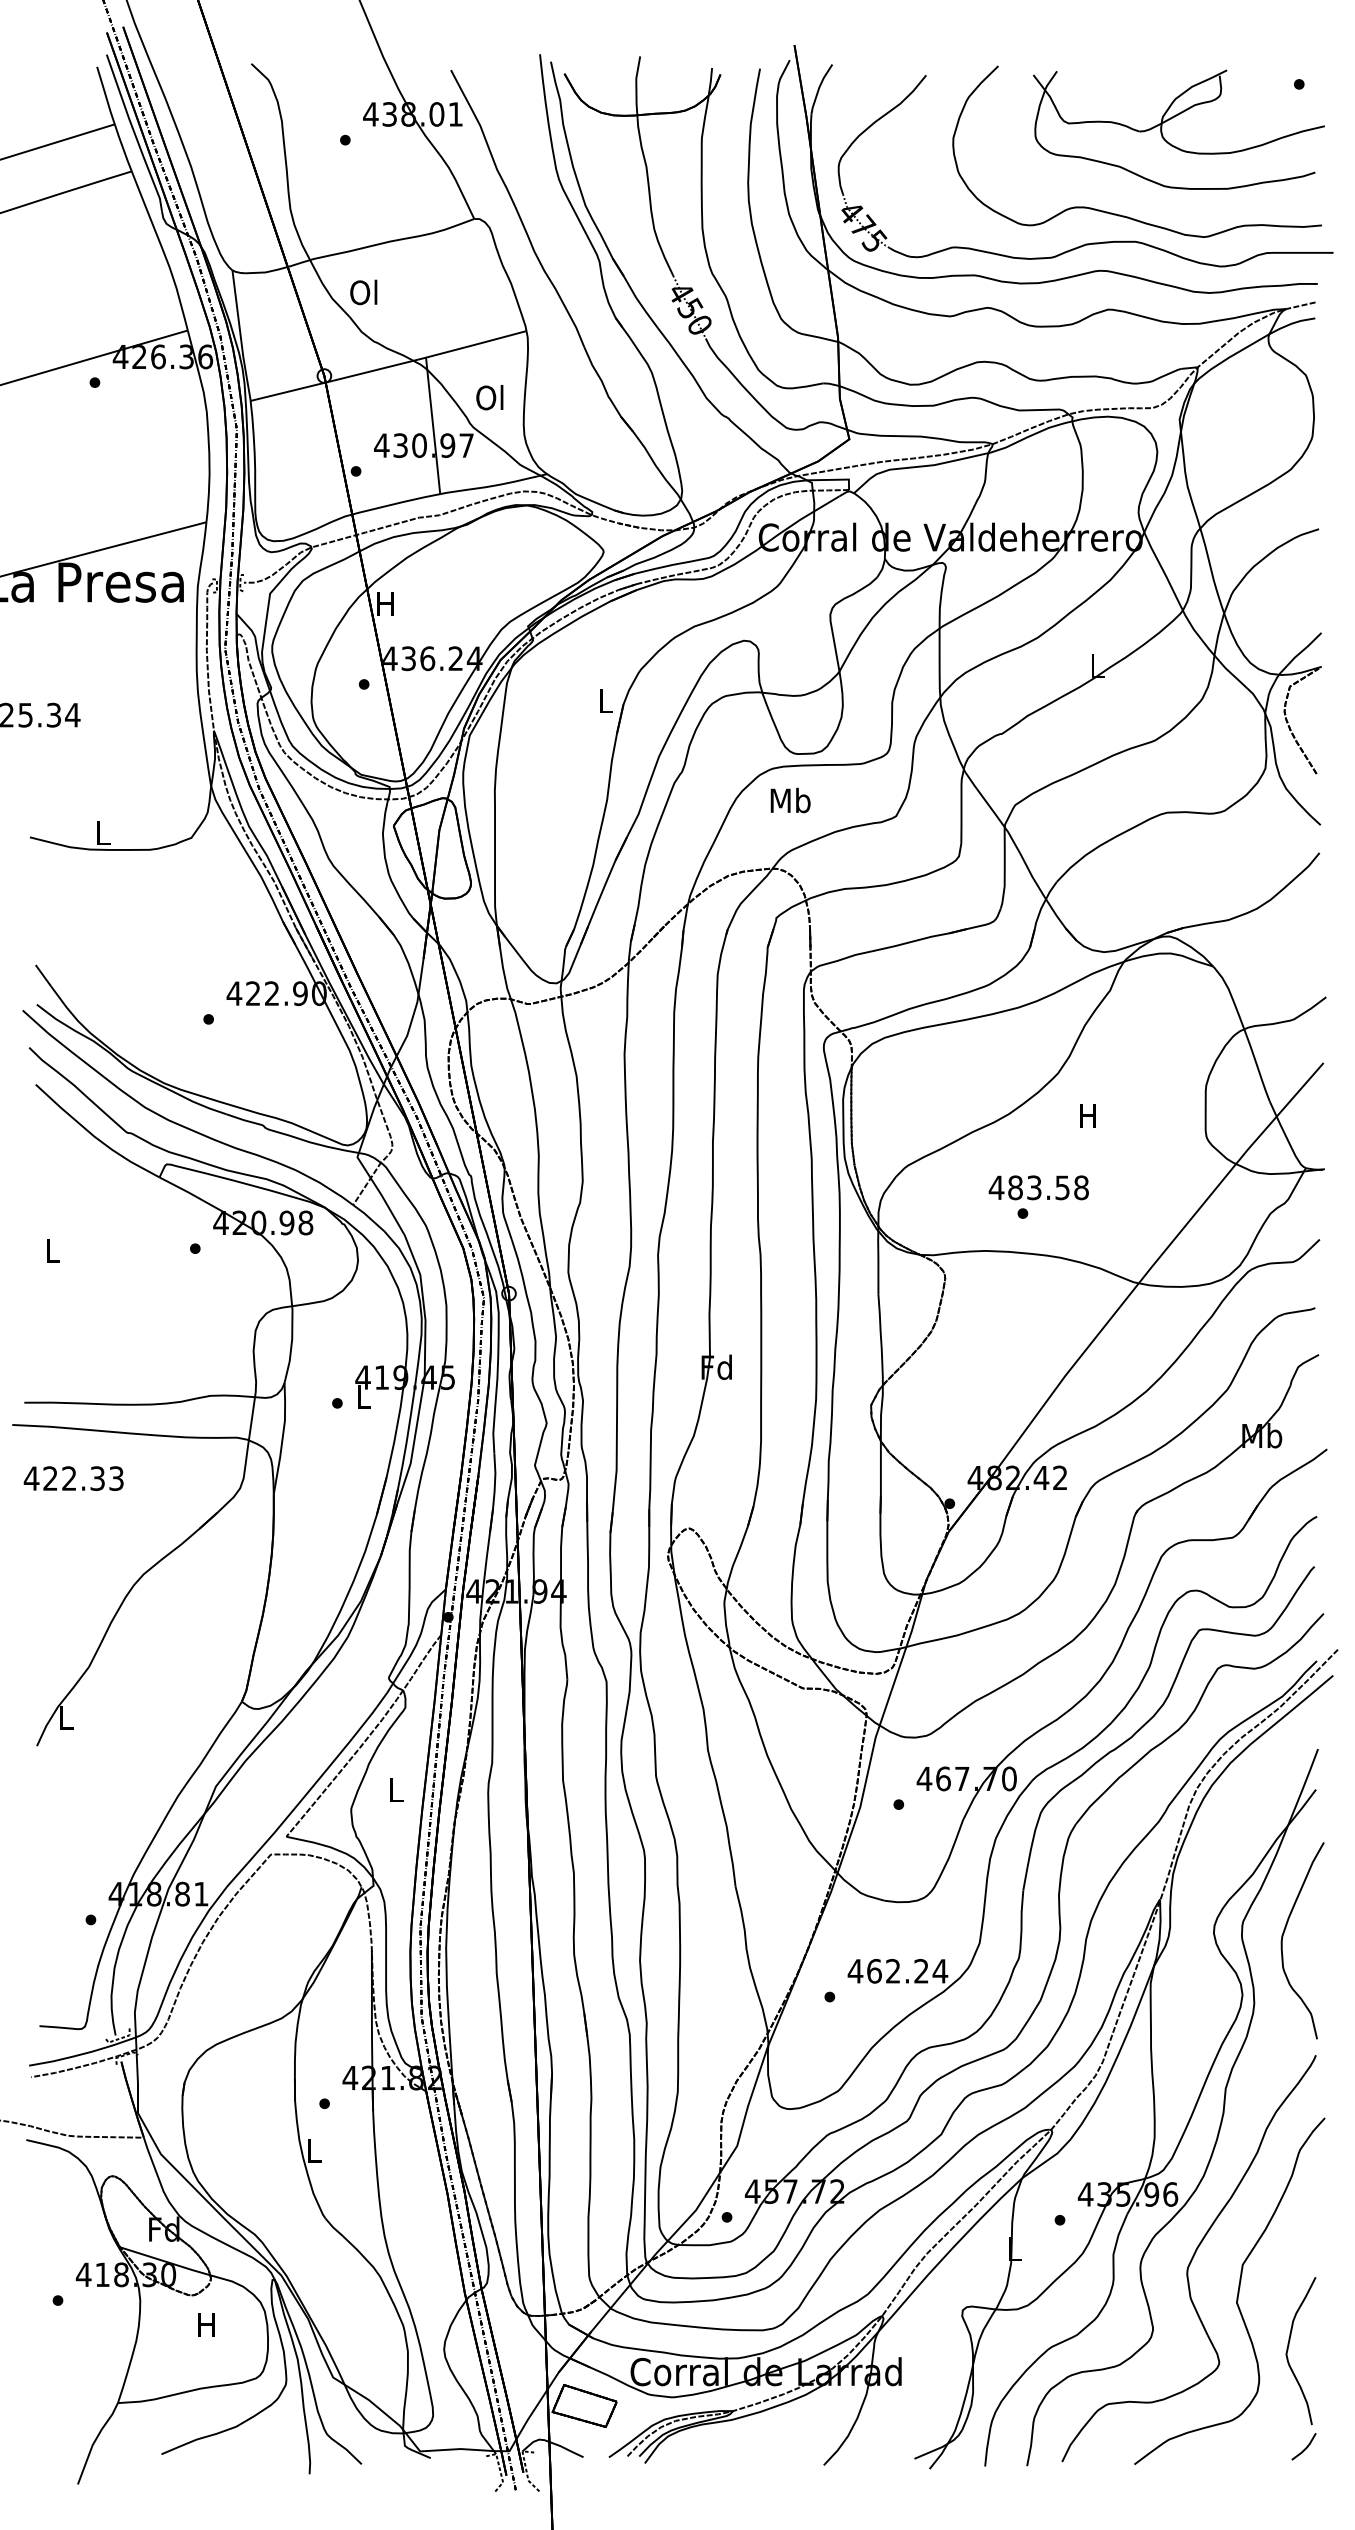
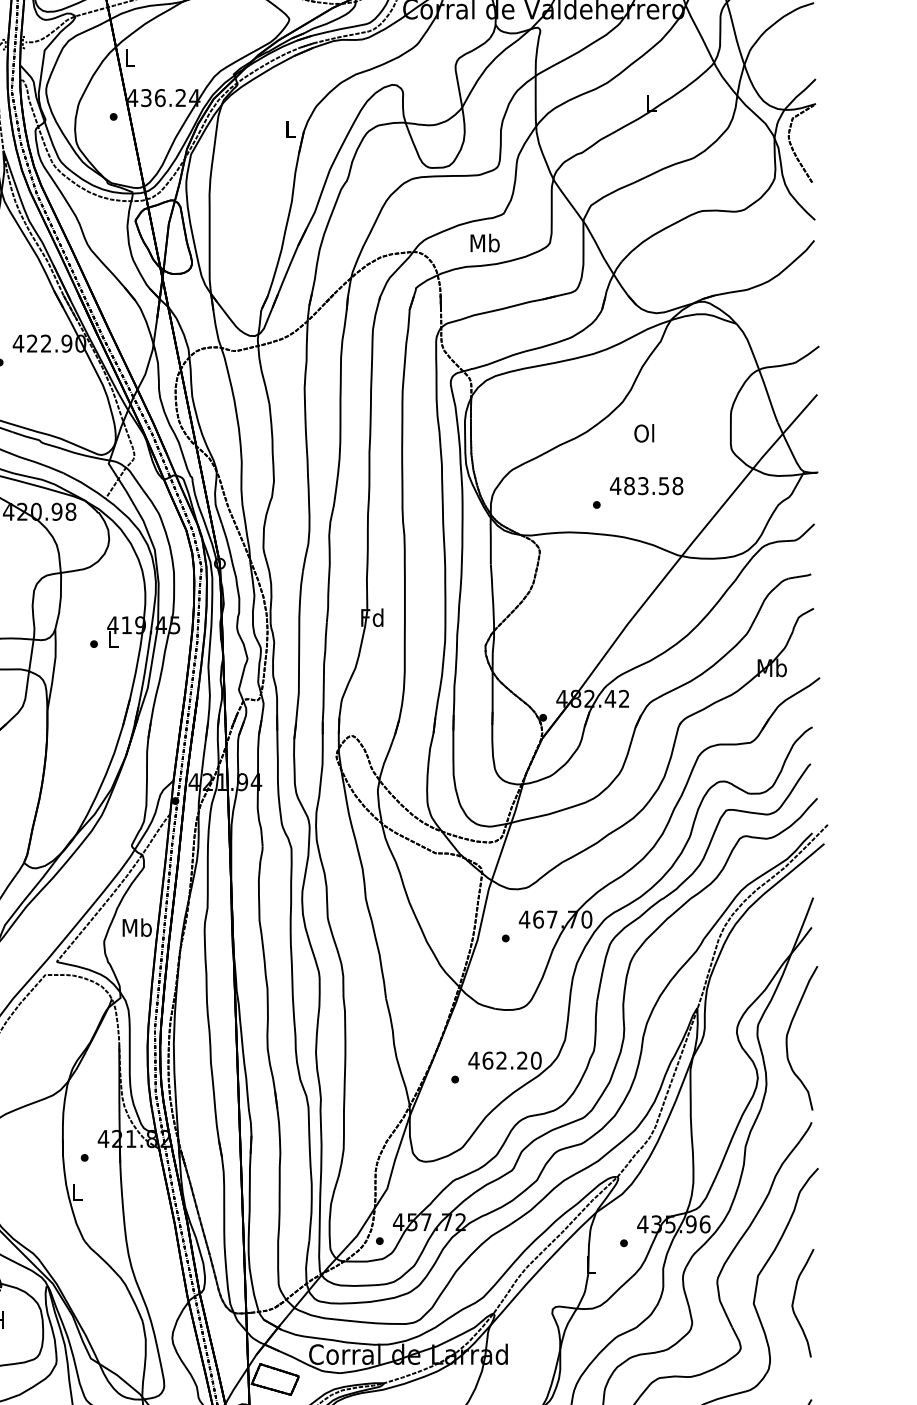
text: (385, 603) -> (129, 57), H -> L
text: (790, 800) -> (485, 243), moved
text: (1087, 1115) -> (644, 433), H -> Ol
text: (1038, 1187) -> (646, 485), moved
text: (396, 1789) -> (137, 927), L -> Mb
text: (940, 1971) -> (536, 1060), 462.24 -> 462.20
curve: (1288, 2350) -> (793, 1302), moved

